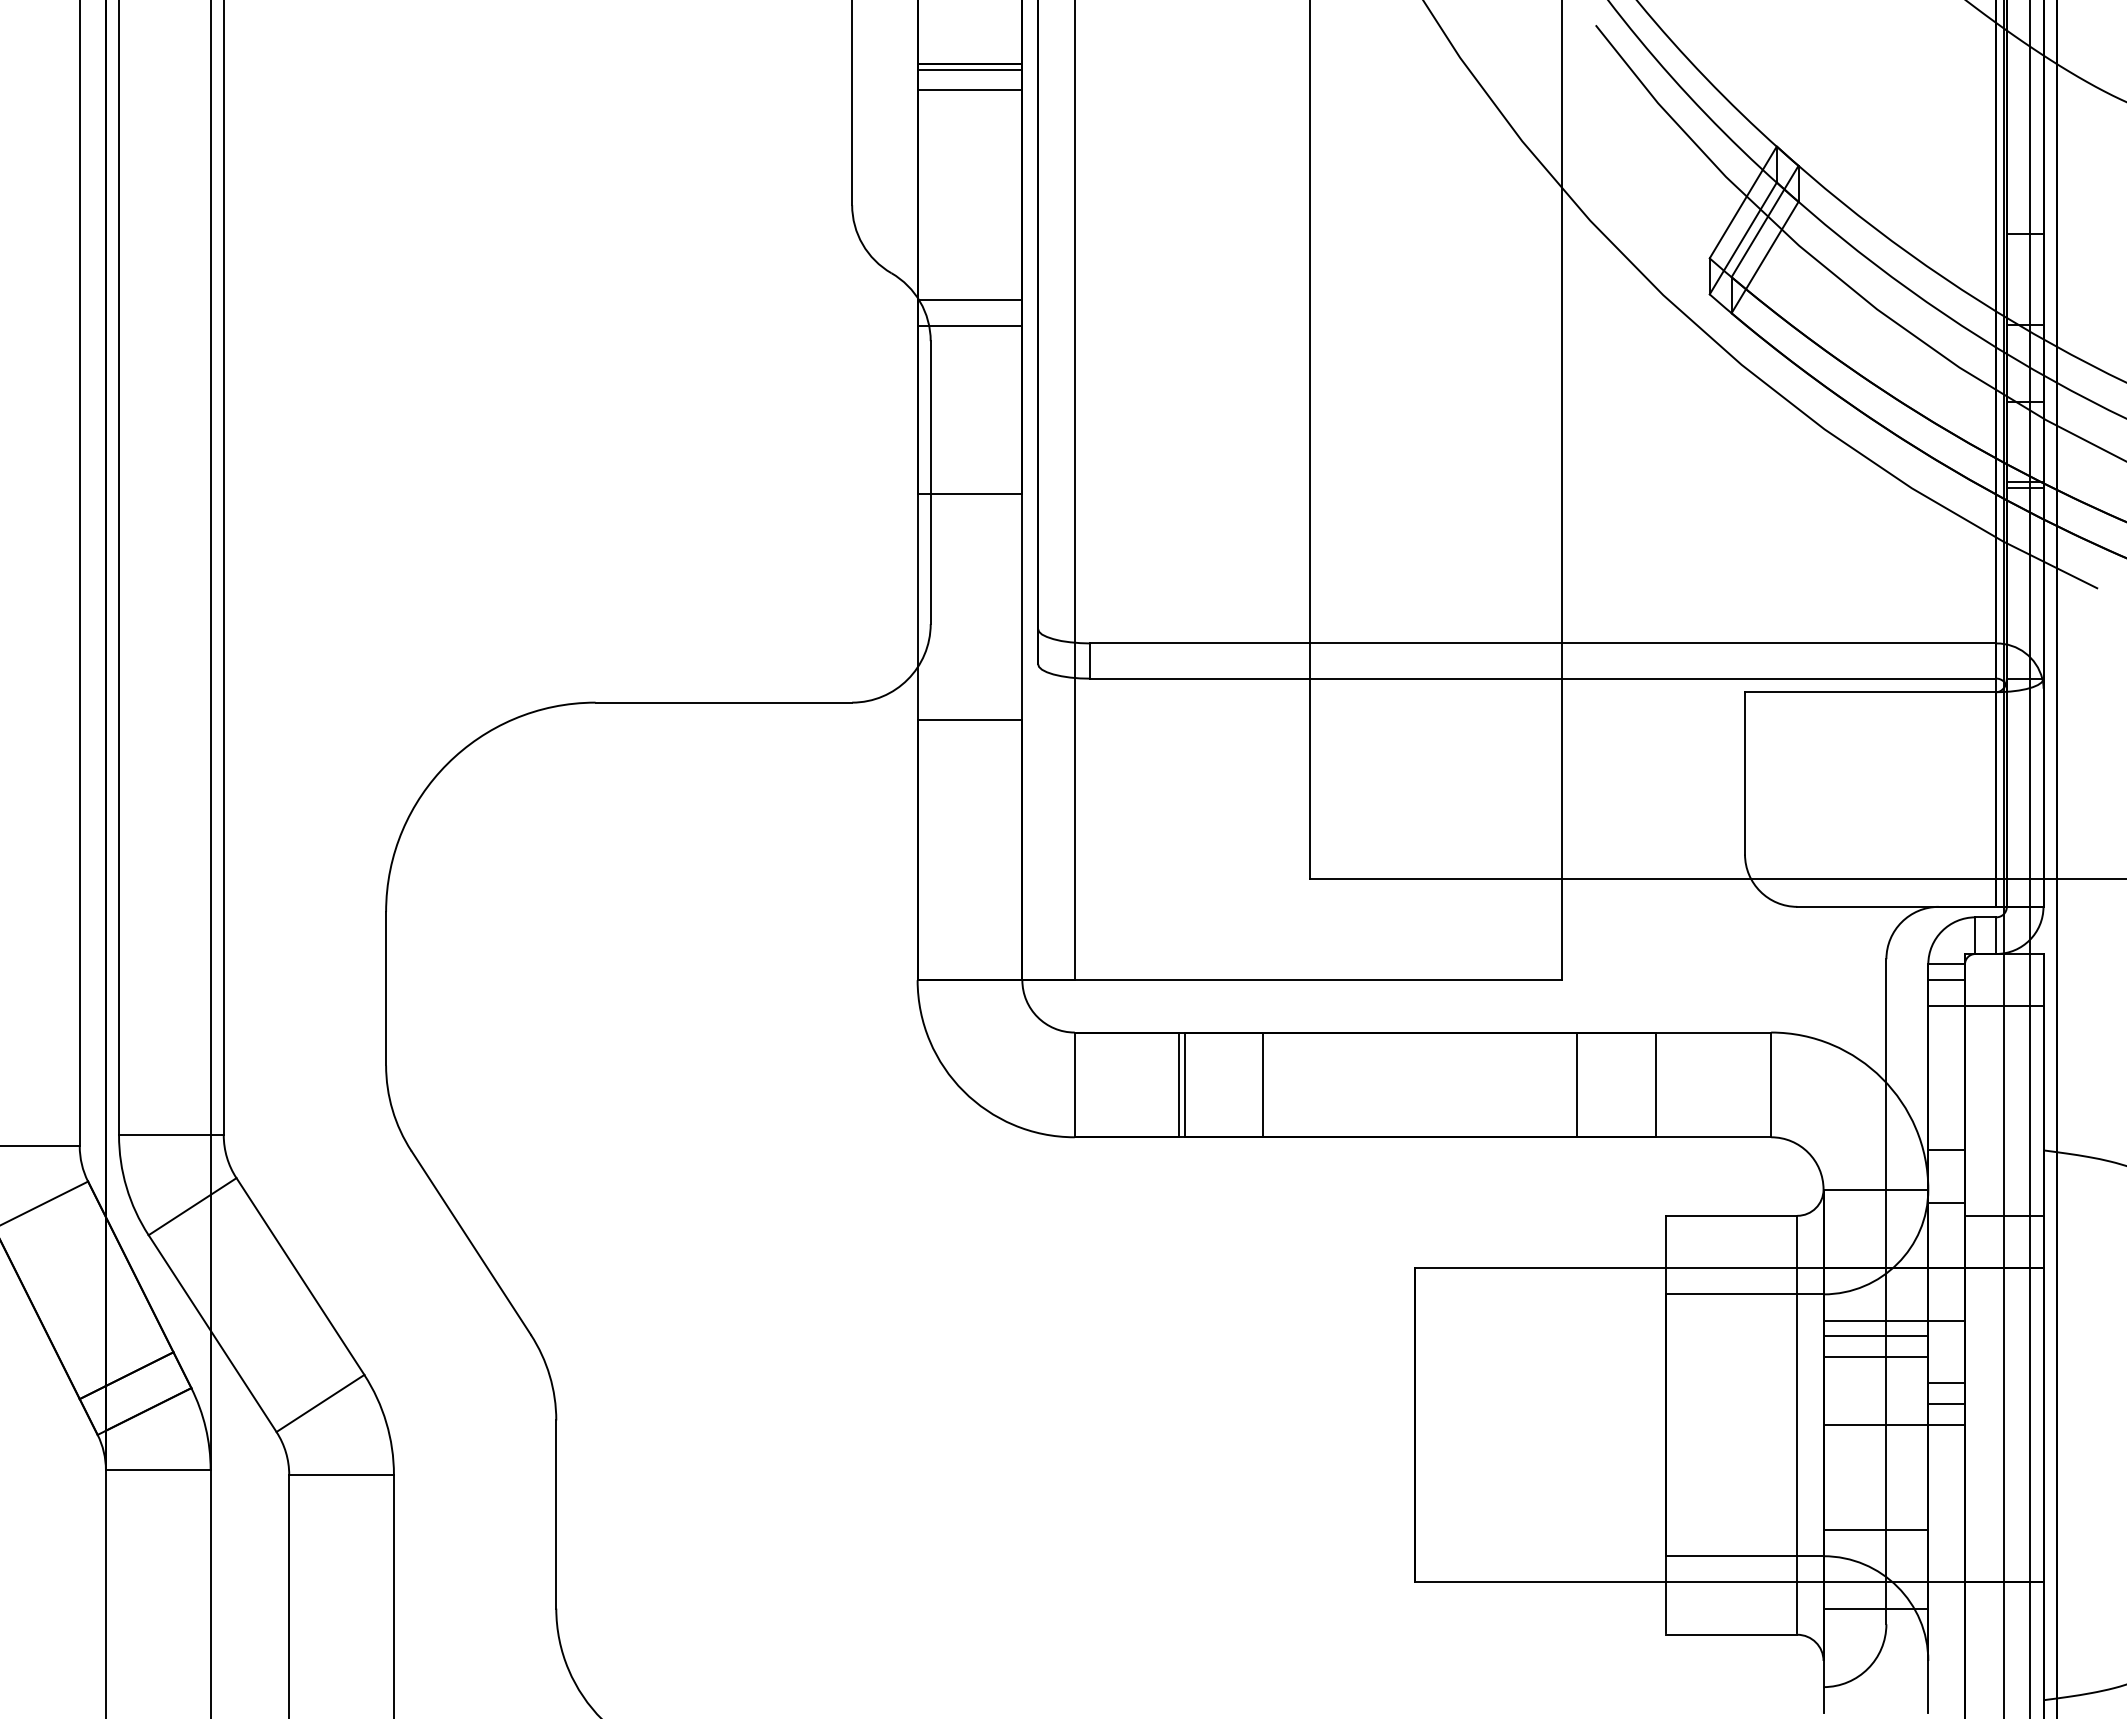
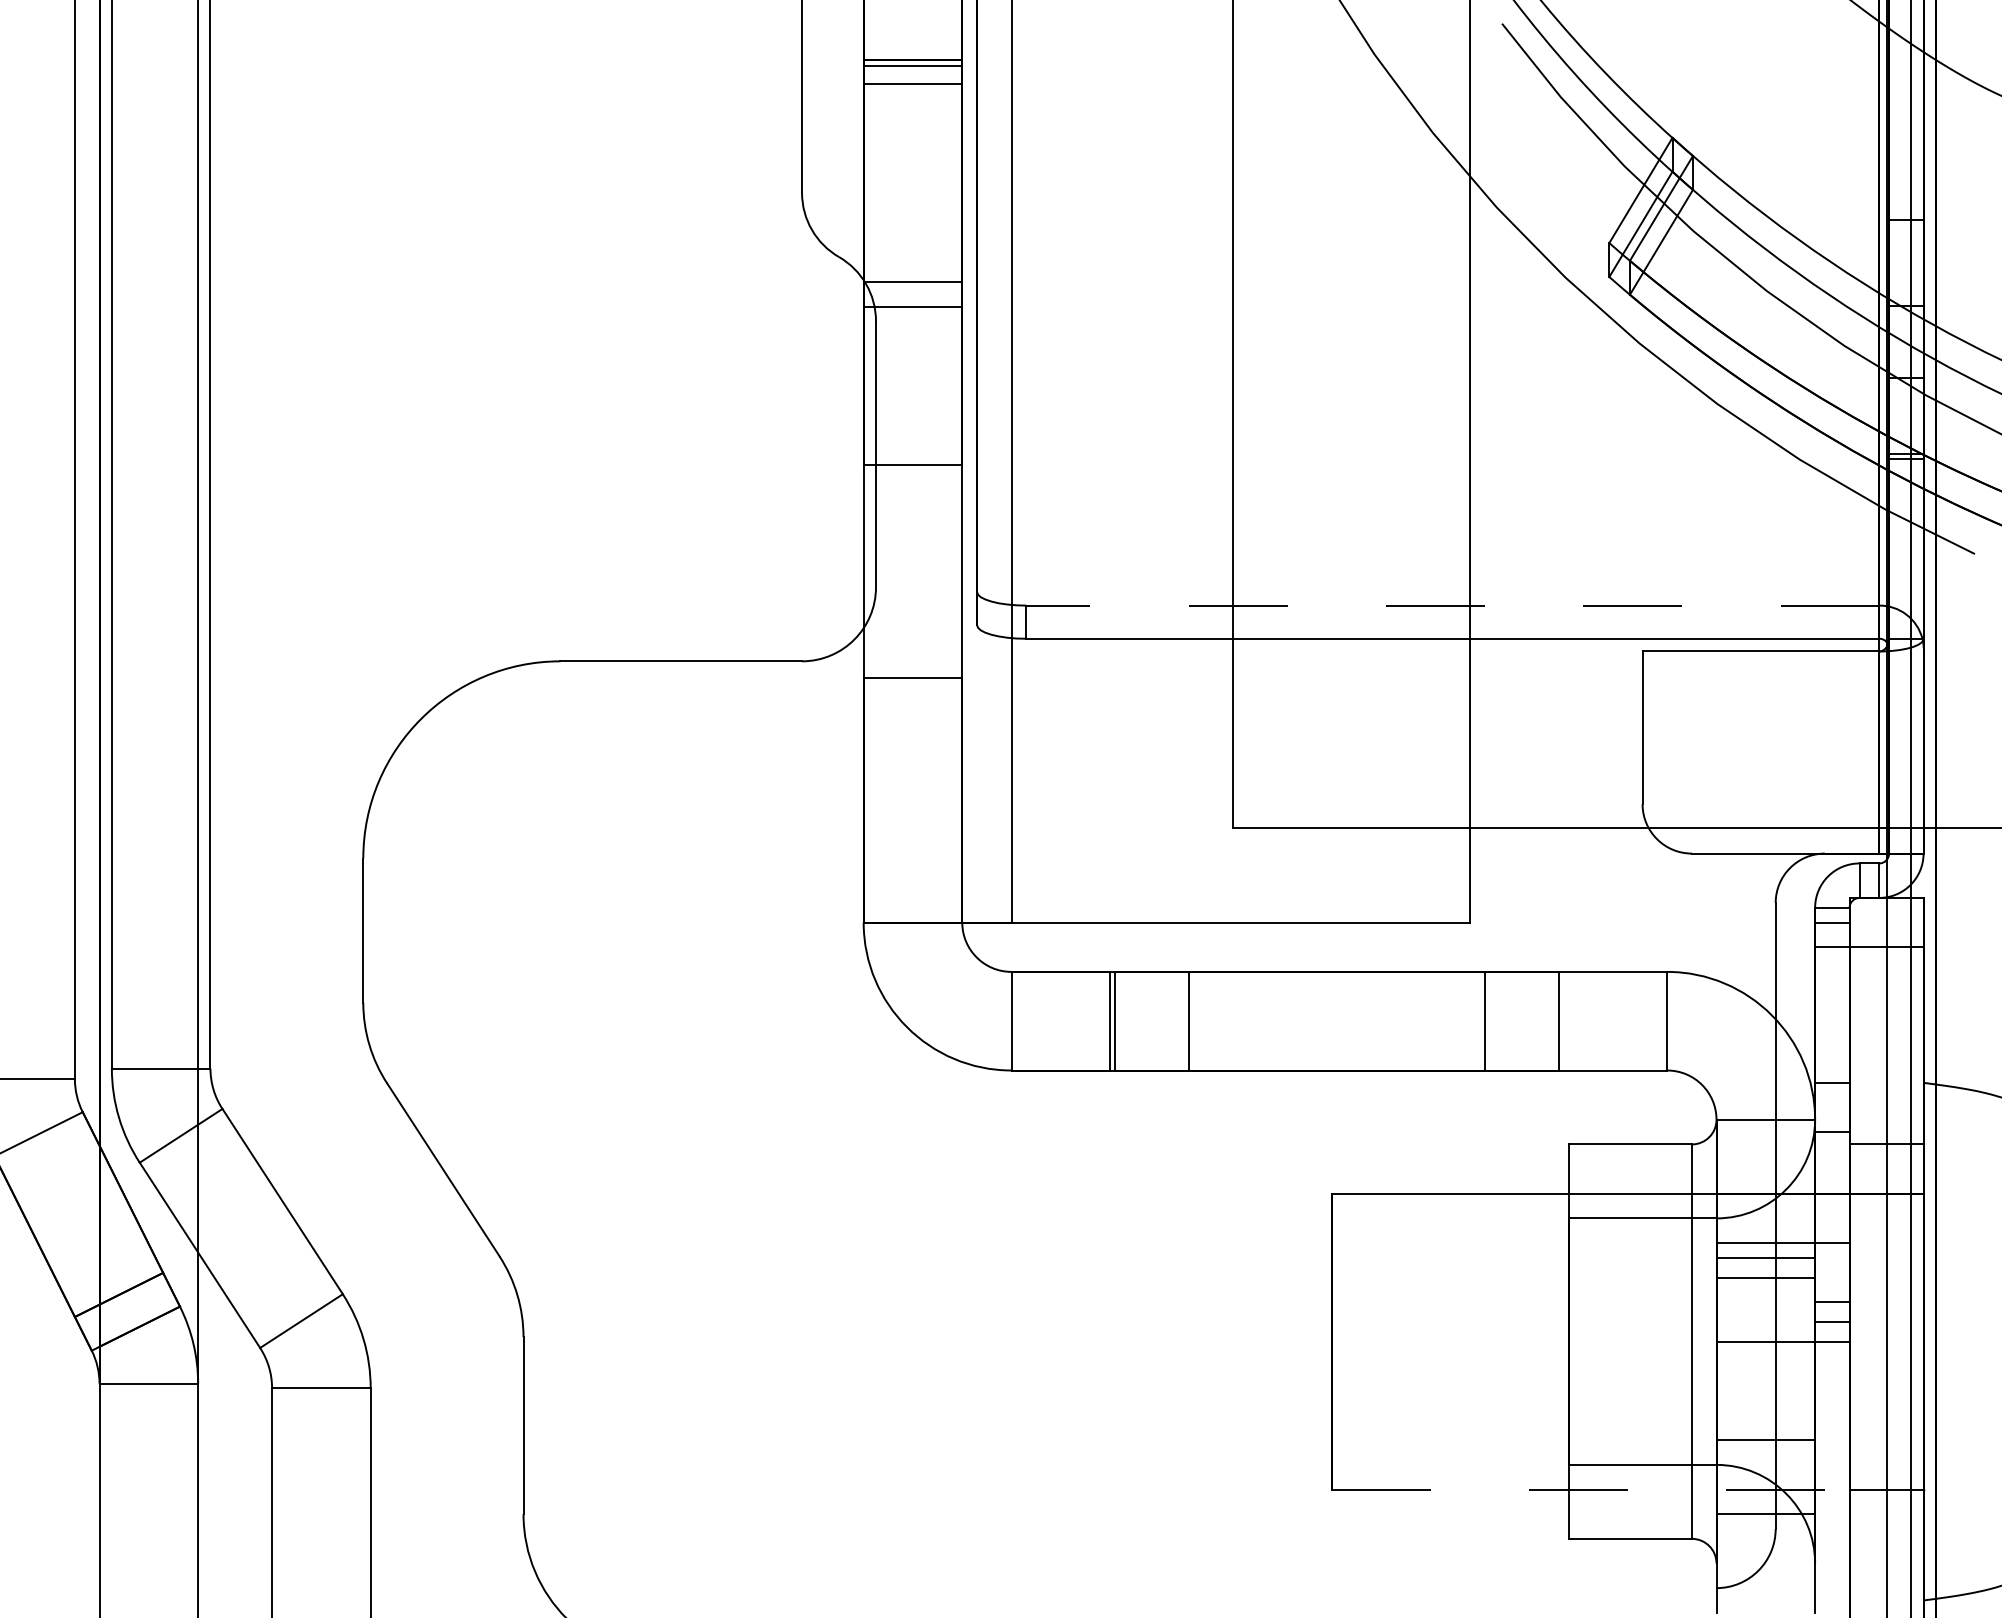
line: (1543, 643) -> (1452, 605), solid -> dashed
line: (1729, 1582) -> (1627, 1489), solid -> dashed

